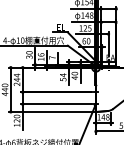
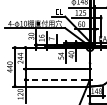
line: (56, 104) -> (55, 79), solid -> dashed

